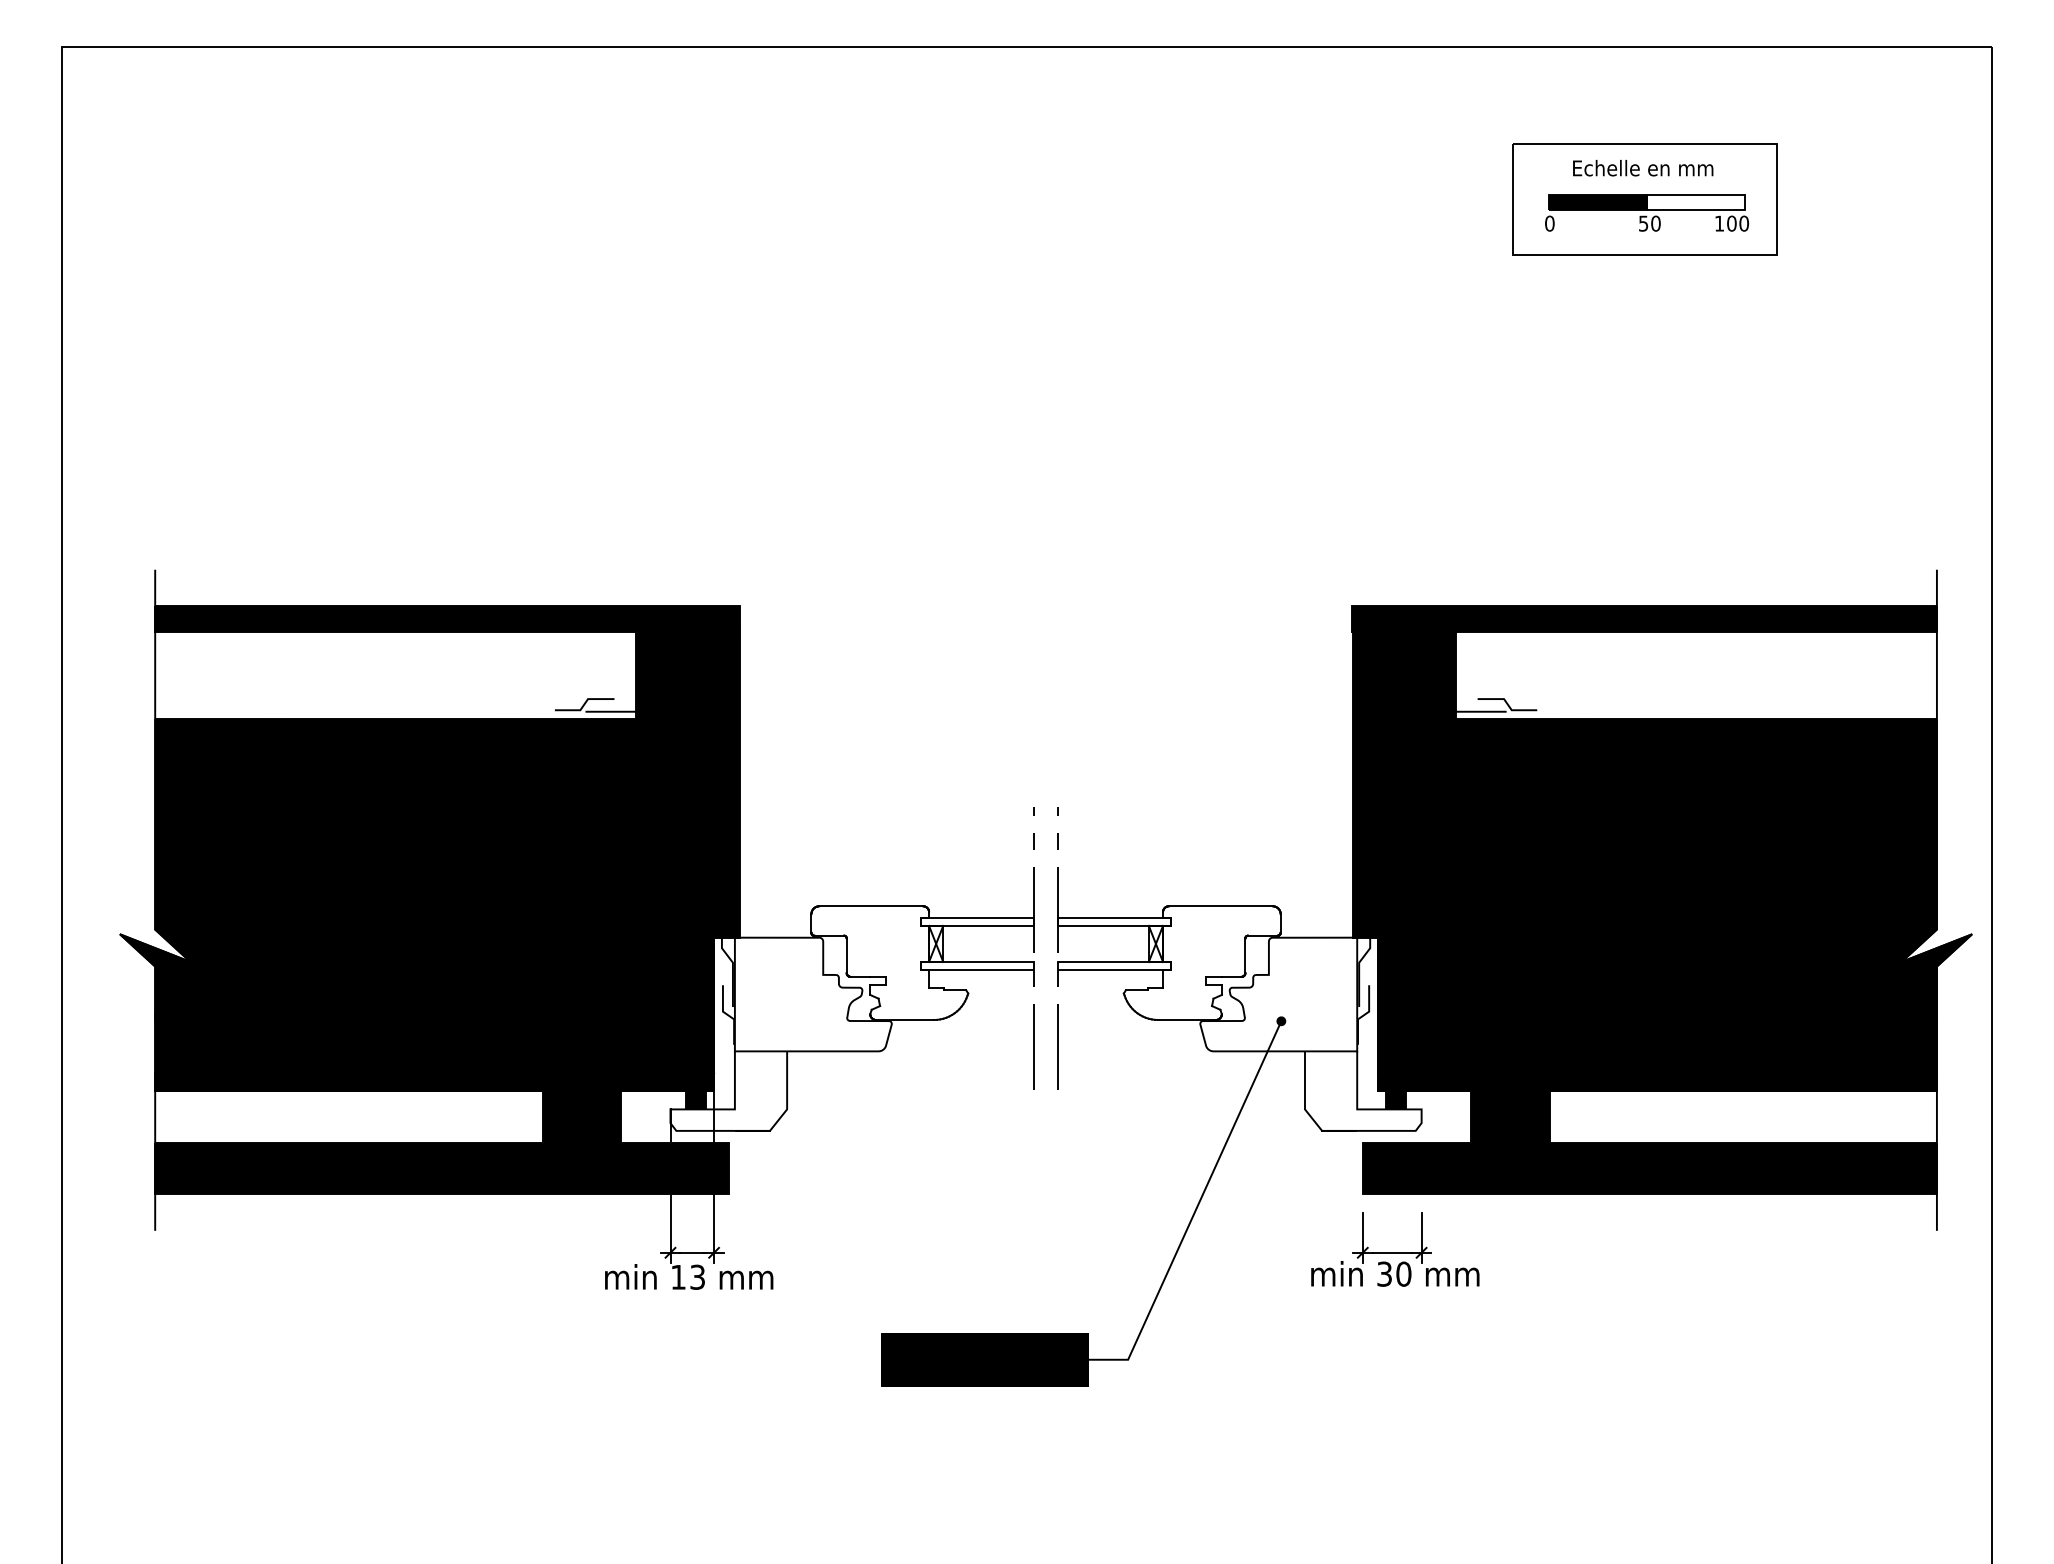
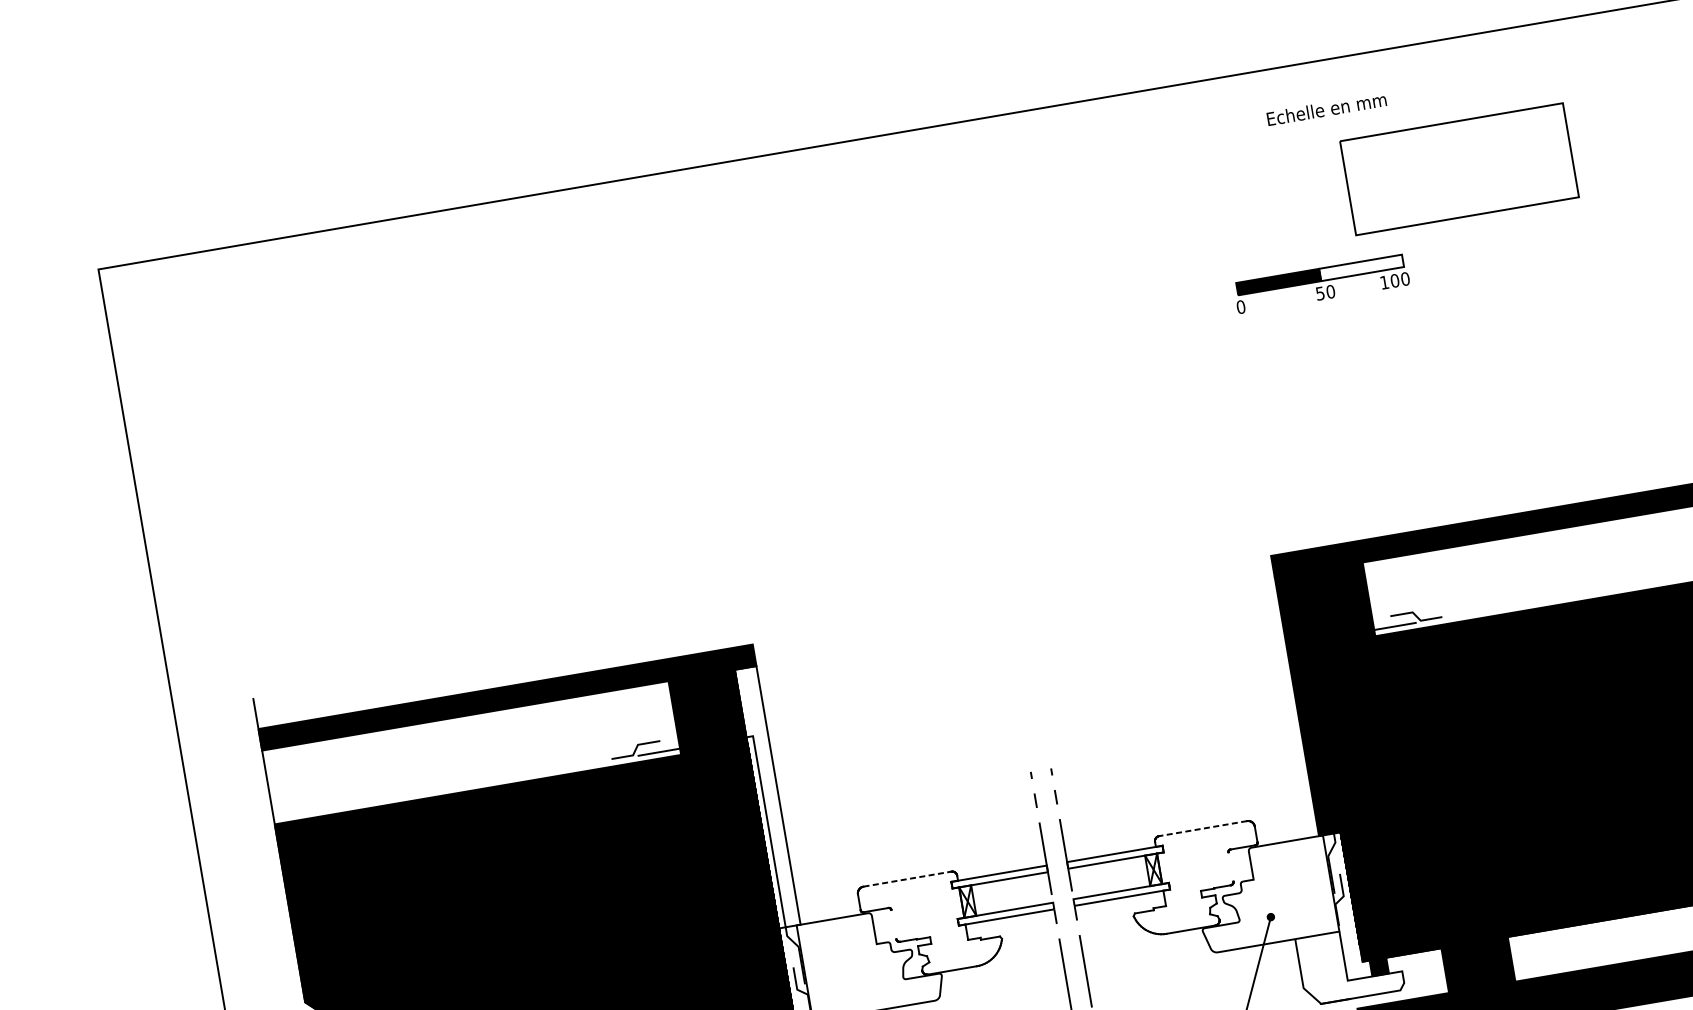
text: (1643, 168) -> (1327, 109), moved
part: (1646, 212) -> (1321, 283), moved
fill: (726, 784) -> (767, 797), removed
line: (871, 906) -> (907, 879), solid -> dashed
line: (1220, 906) -> (1202, 828), solid -> dashed
line: (846, 955) -> (893, 924), removed
line: (1245, 955) -> (1231, 866), removed

